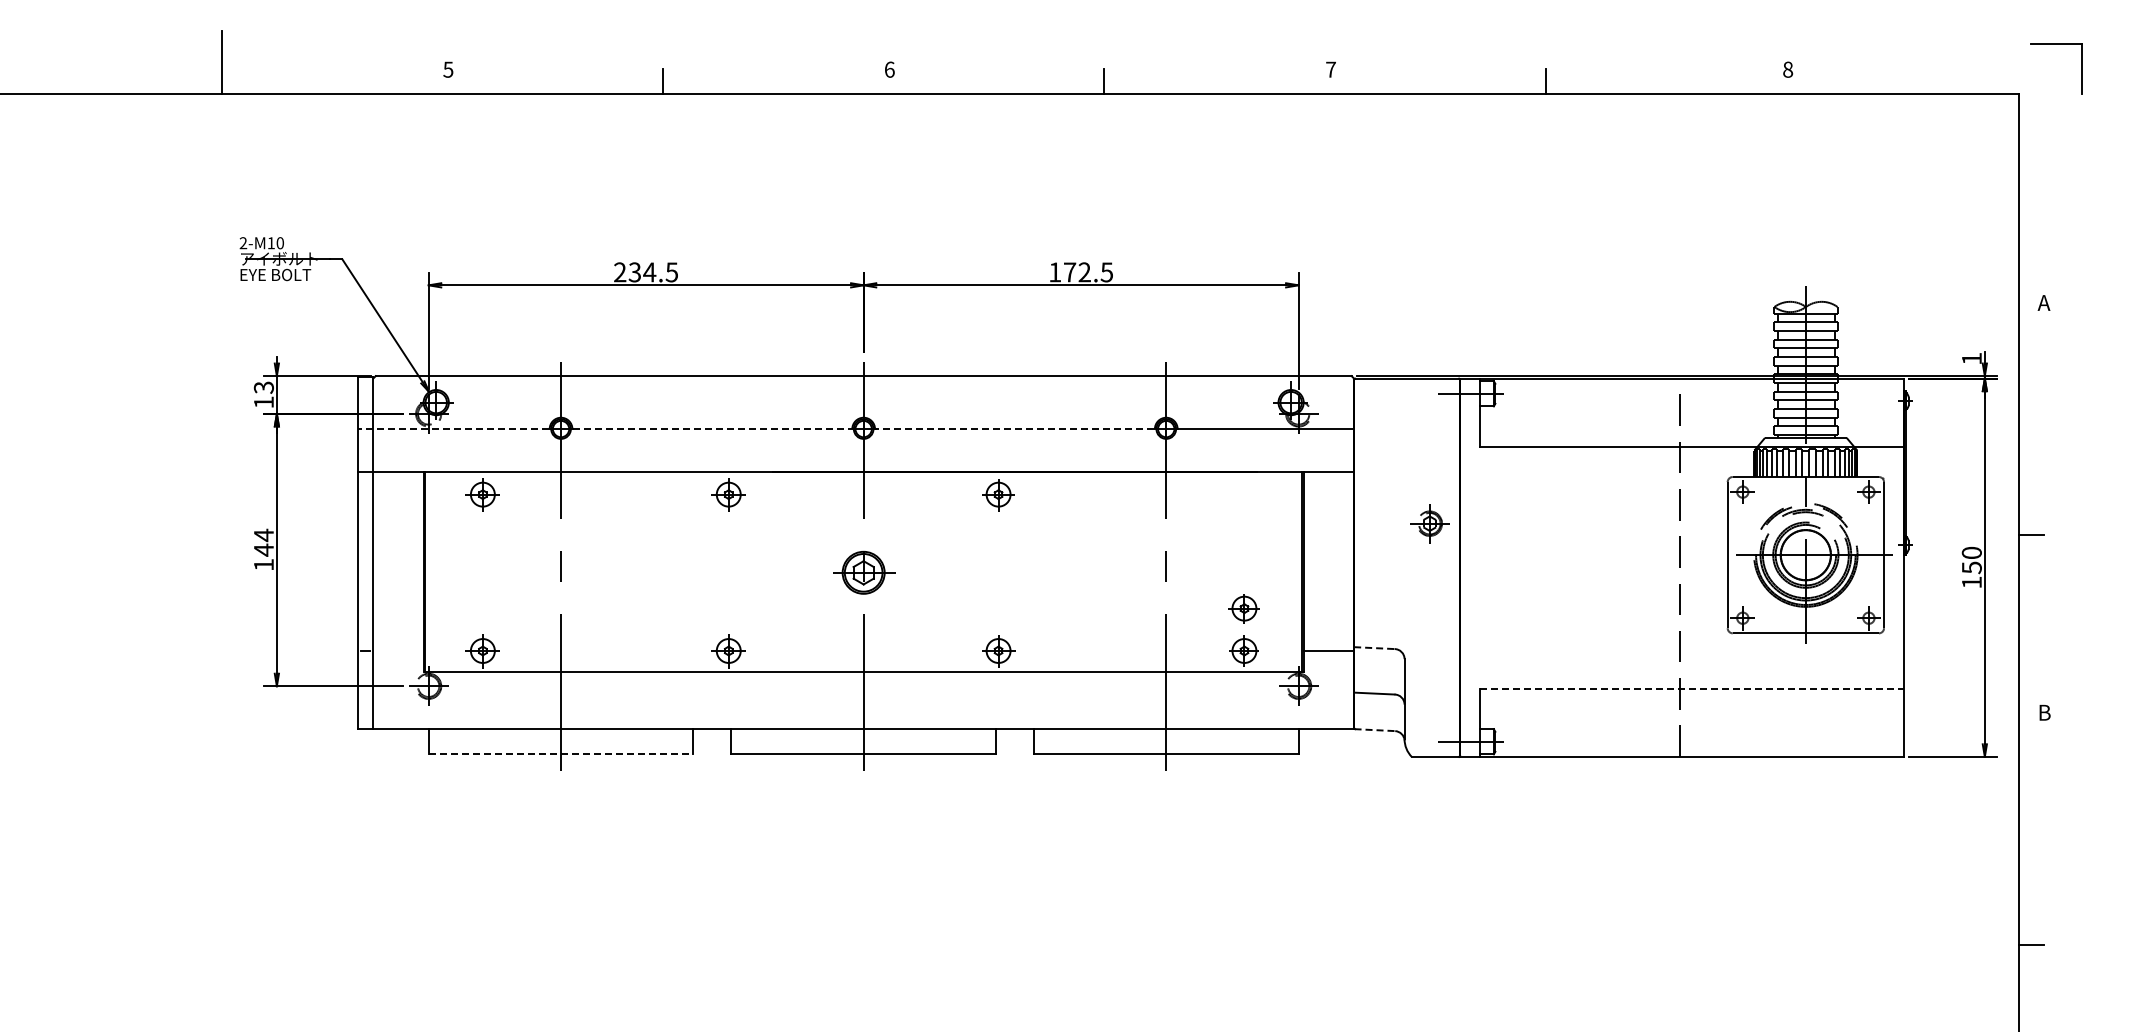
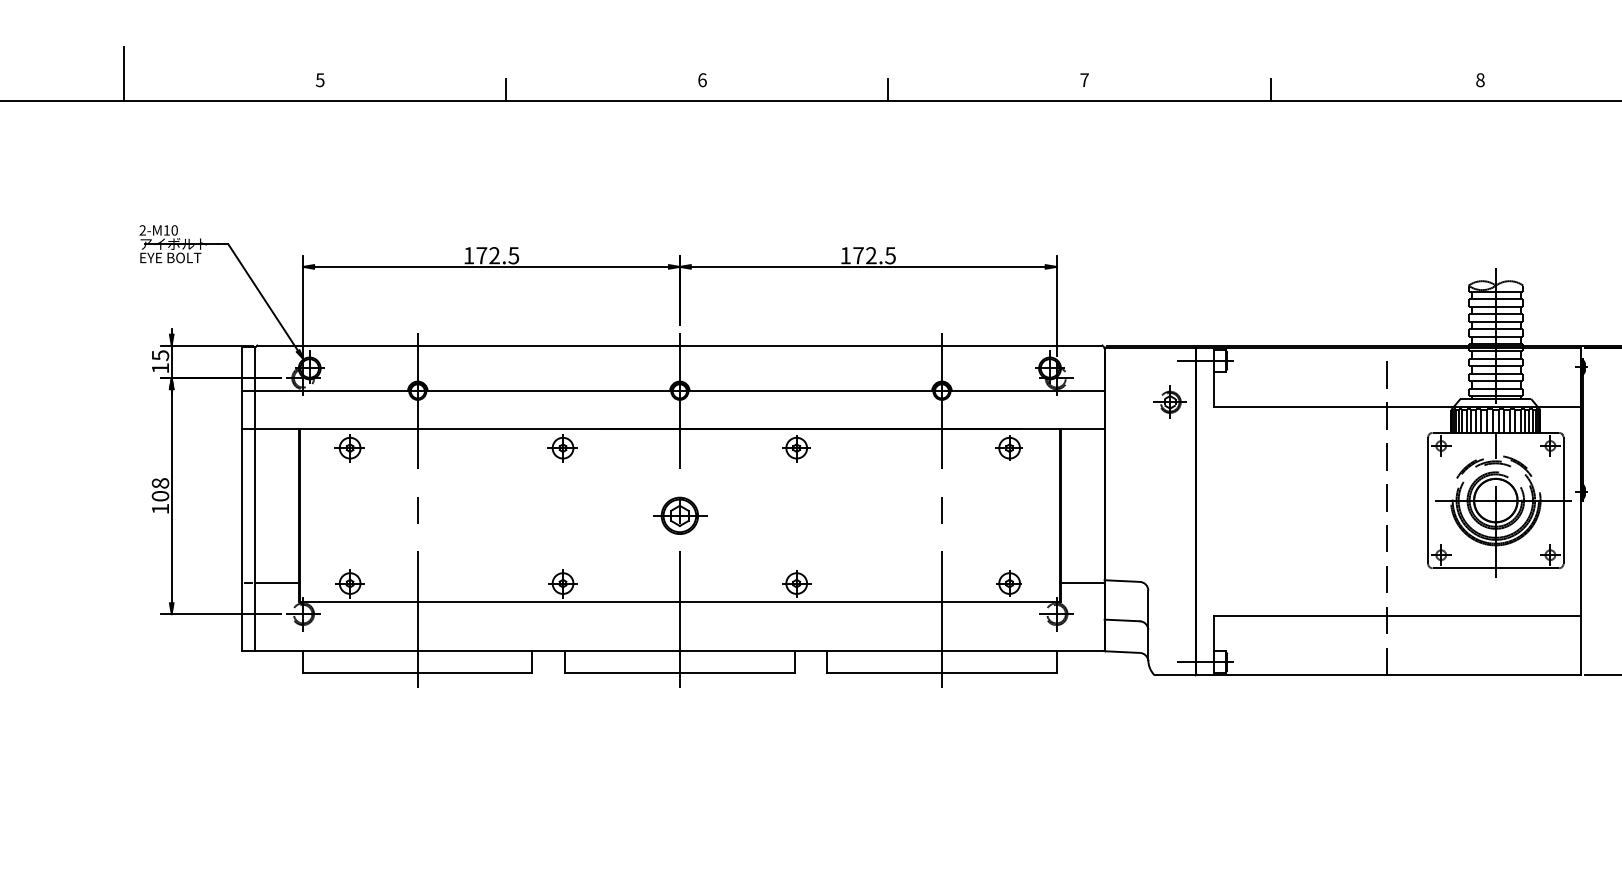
text: (635, 272) -> (482, 255), 234.5 -> 172.5
text: (263, 387) -> (160, 355), 13 -> 15
line: (453, 429) -> (324, 391), dashed -> solid
line: (712, 429) -> (548, 391), dashed -> solid
line: (1014, 429) -> (810, 391), dashed -> solid
part: (1429, 523) -> (1169, 402), moved
text: (263, 542) -> (160, 489), 144 -> 108
part: (1243, 608) -> (1008, 448), moved
line: (1374, 648) -> (1122, 581), dashed -> solid
line: (398, 650) -> (277, 583), added
line: (1692, 688) -> (1397, 616), dashed -> solid
line: (1374, 730) -> (1122, 652), dashed -> solid
line: (561, 754) -> (418, 673), dashed -> solid

